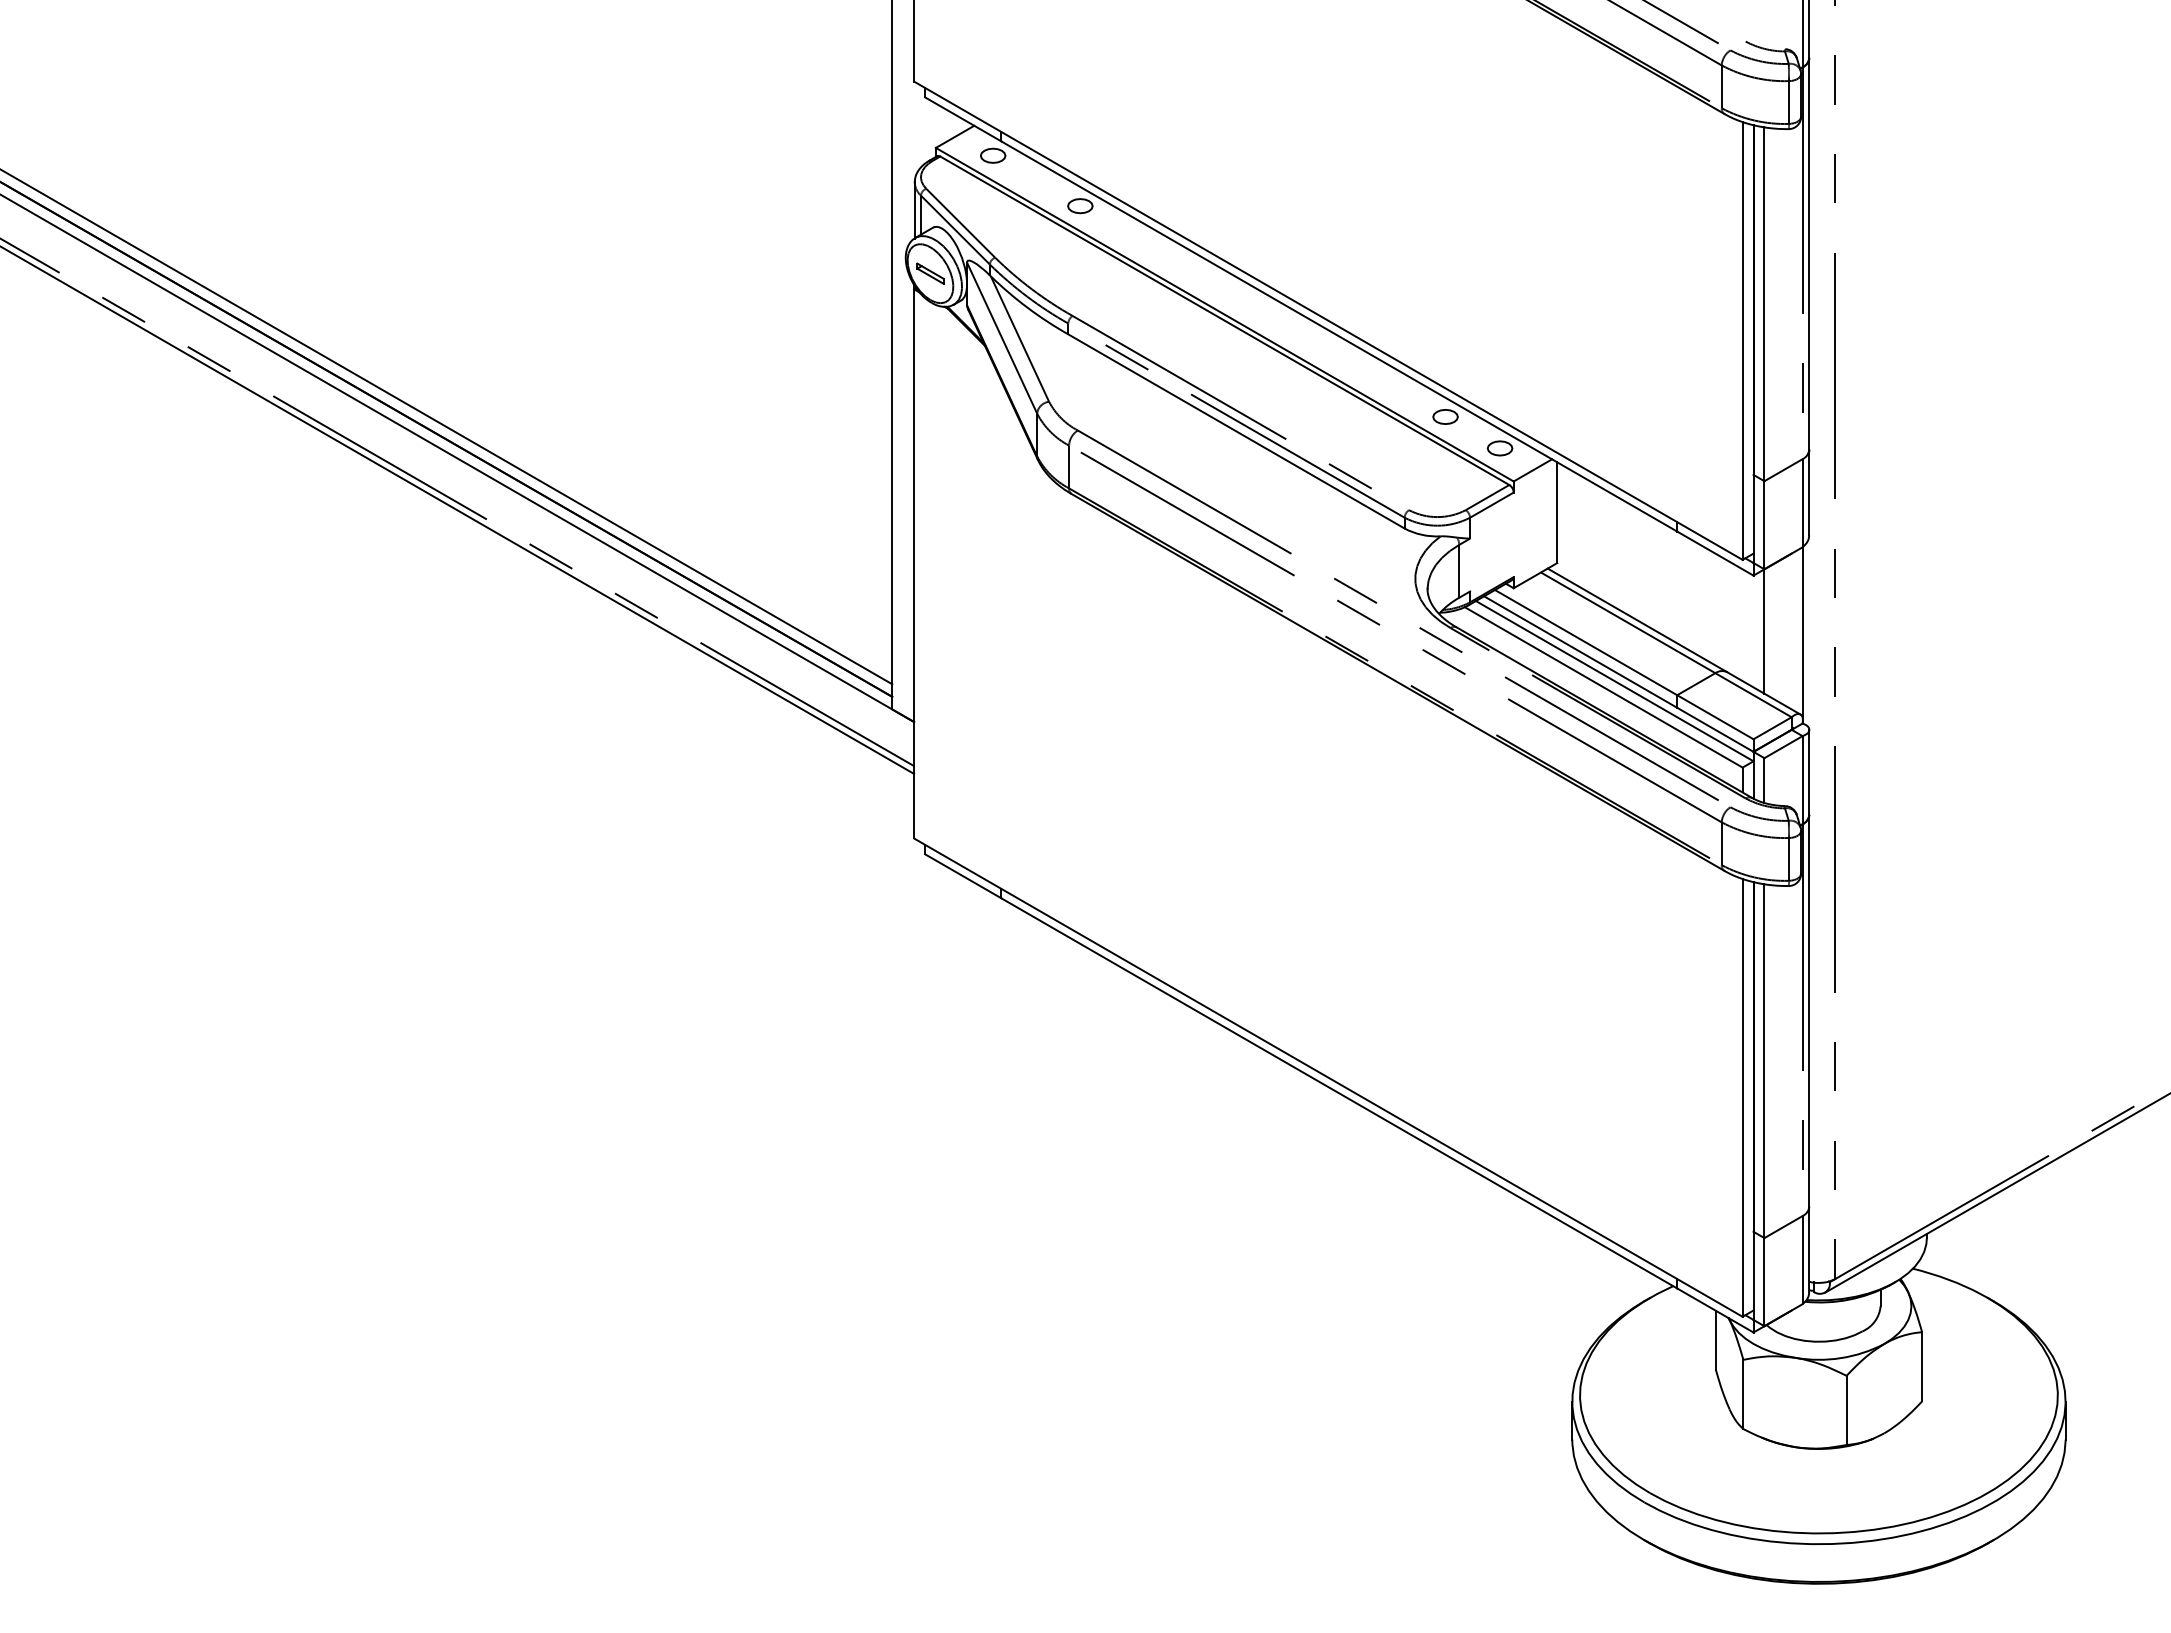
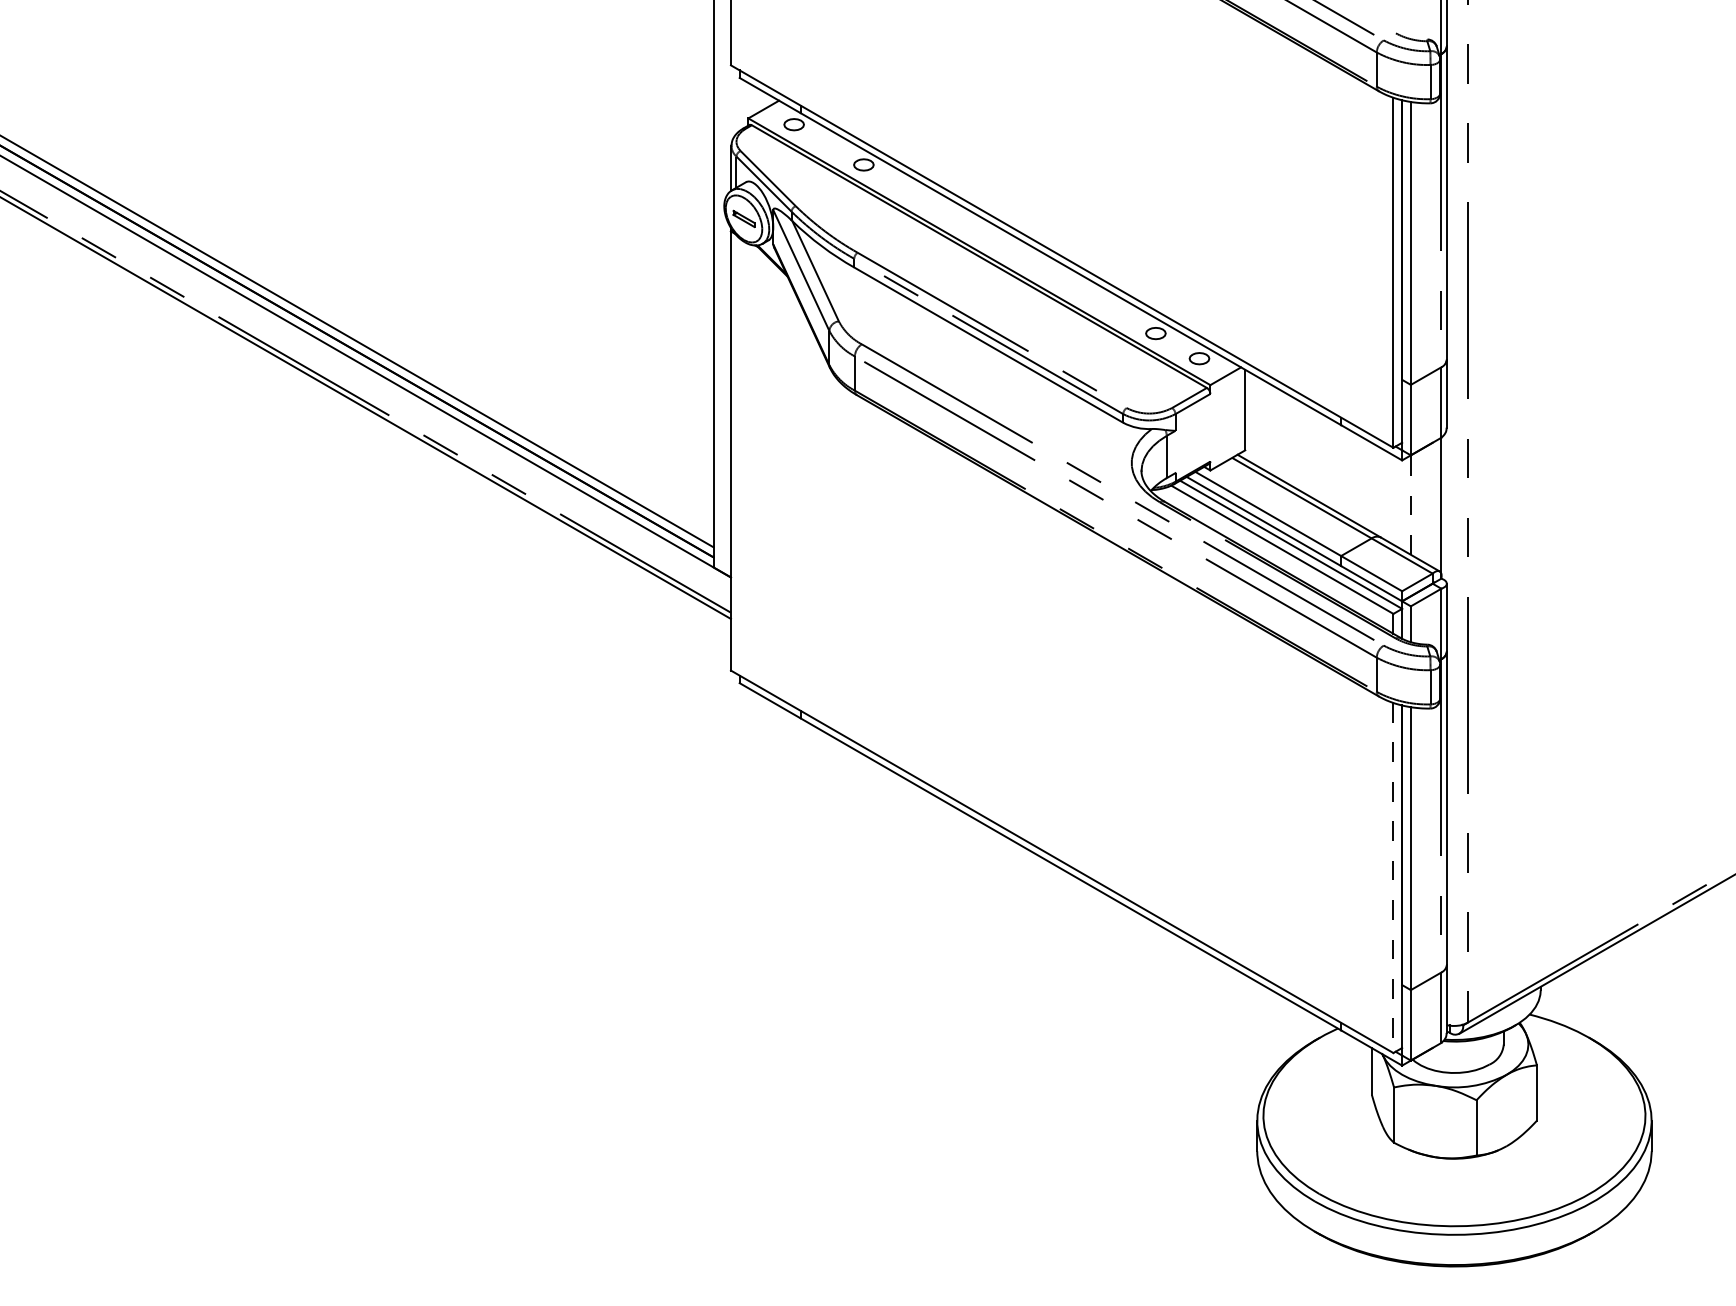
line: (1764, 631) -> (1410, 505), solid -> dashed
line: (1742, 1097) -> (1393, 877), solid -> dashed

